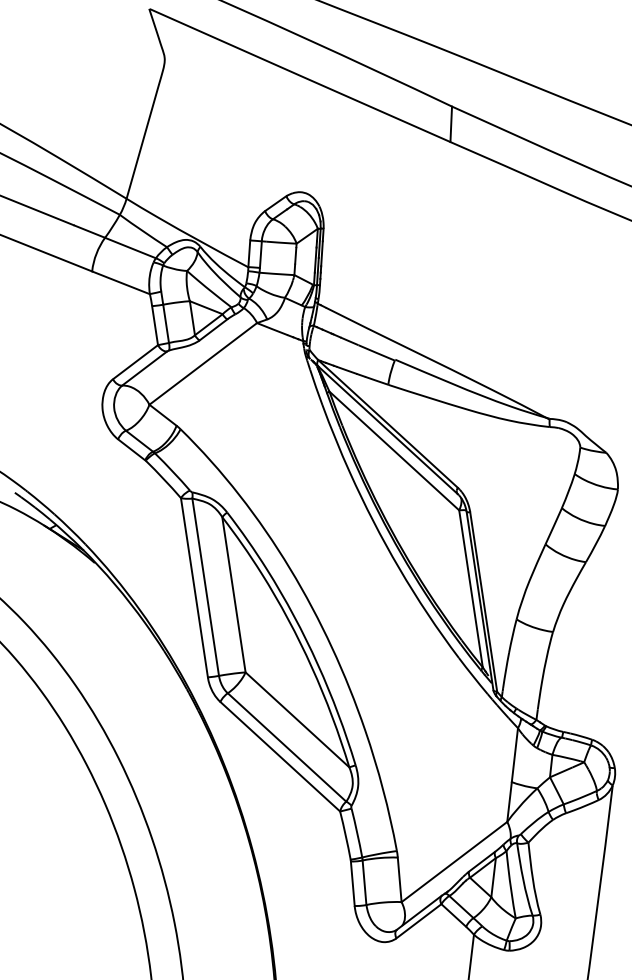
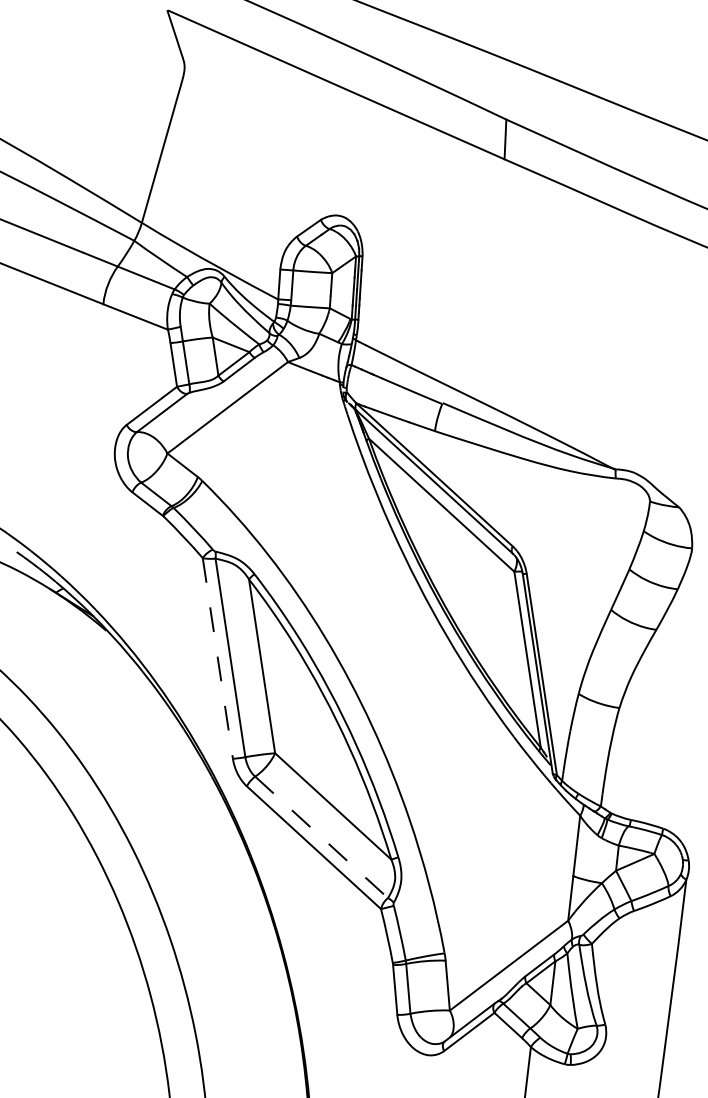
line: (194, 587) -> (217, 658), solid -> dashed
line: (286, 747) -> (321, 837), solid -> dashed

